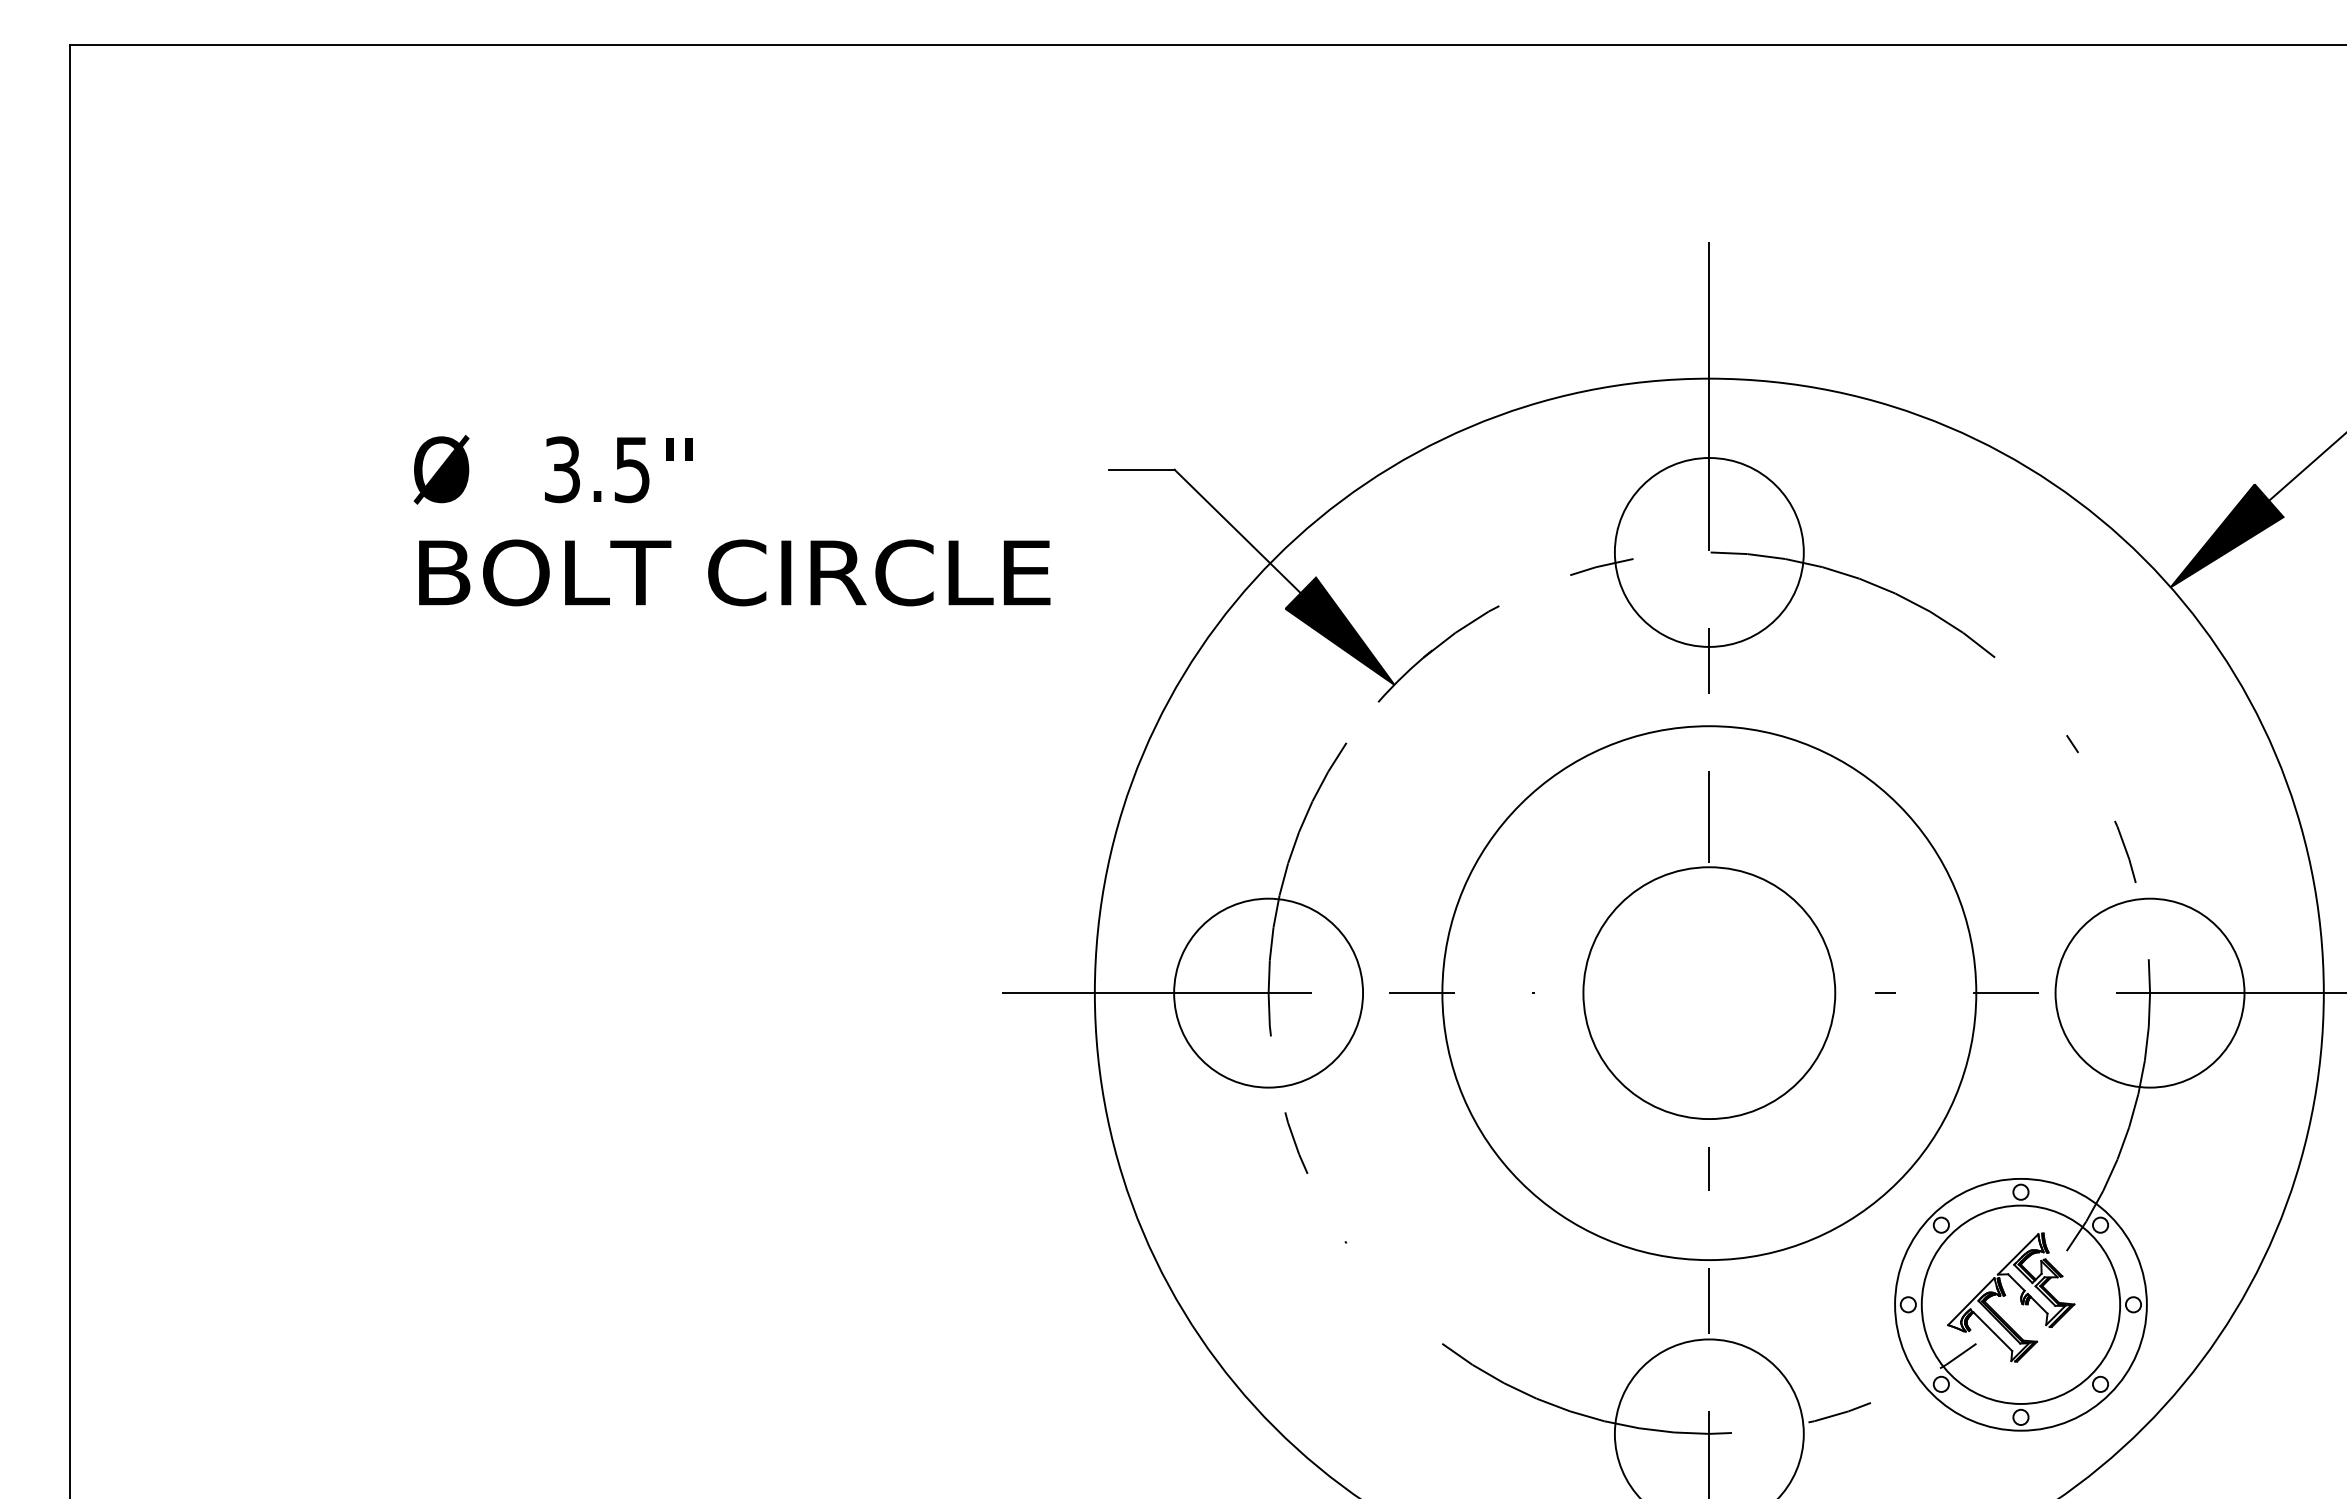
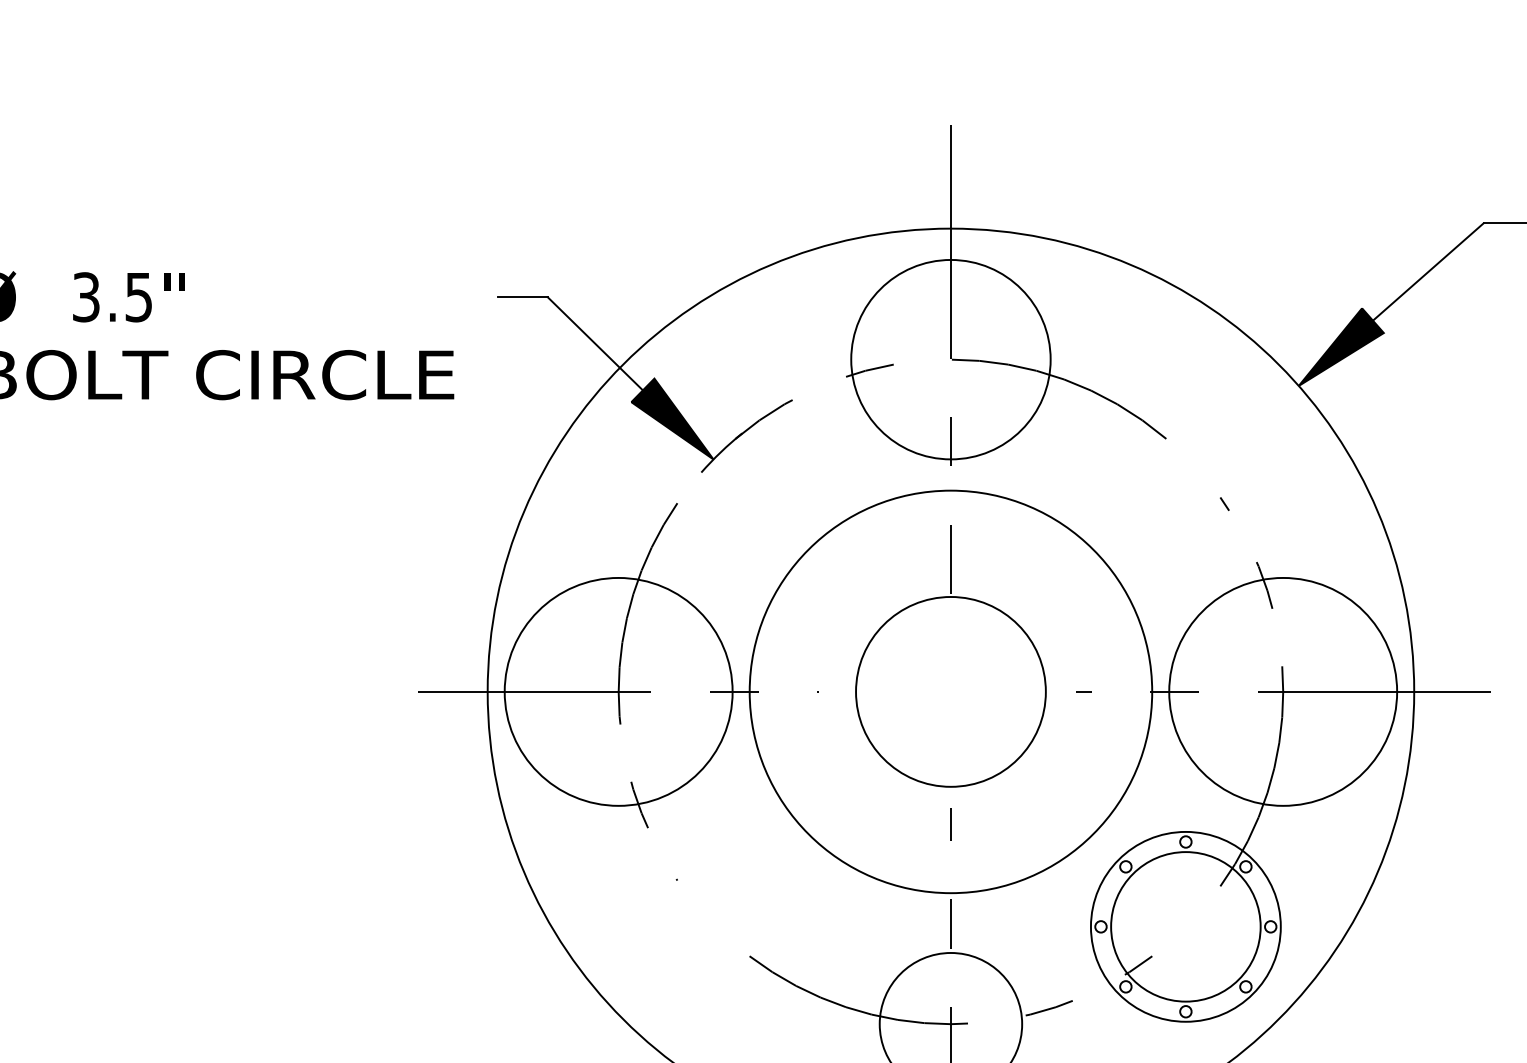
circle: (1708, 552) -> (950, 359), size x1.4
circle: (1268, 992) -> (618, 691), size x1.6
circle: (2149, 992) -> (1282, 691), size x1.6
part: (2011, 1297) -> (1178, 921), removed

